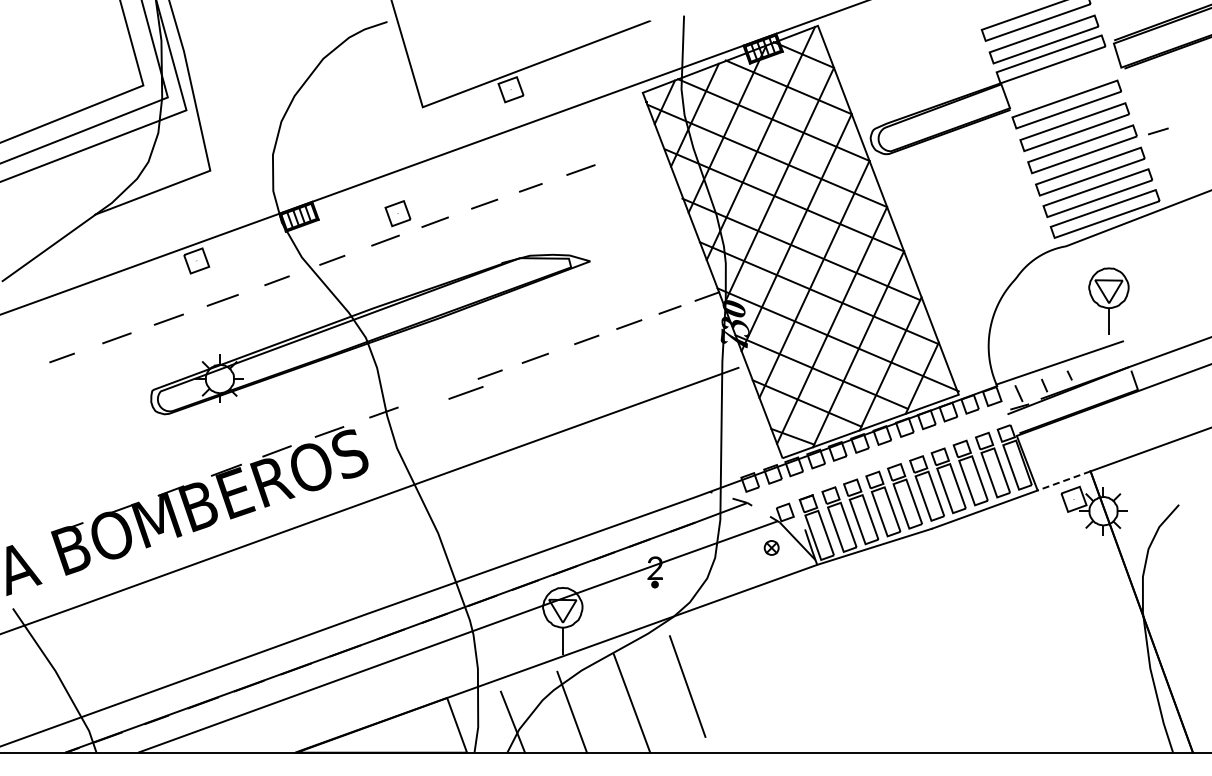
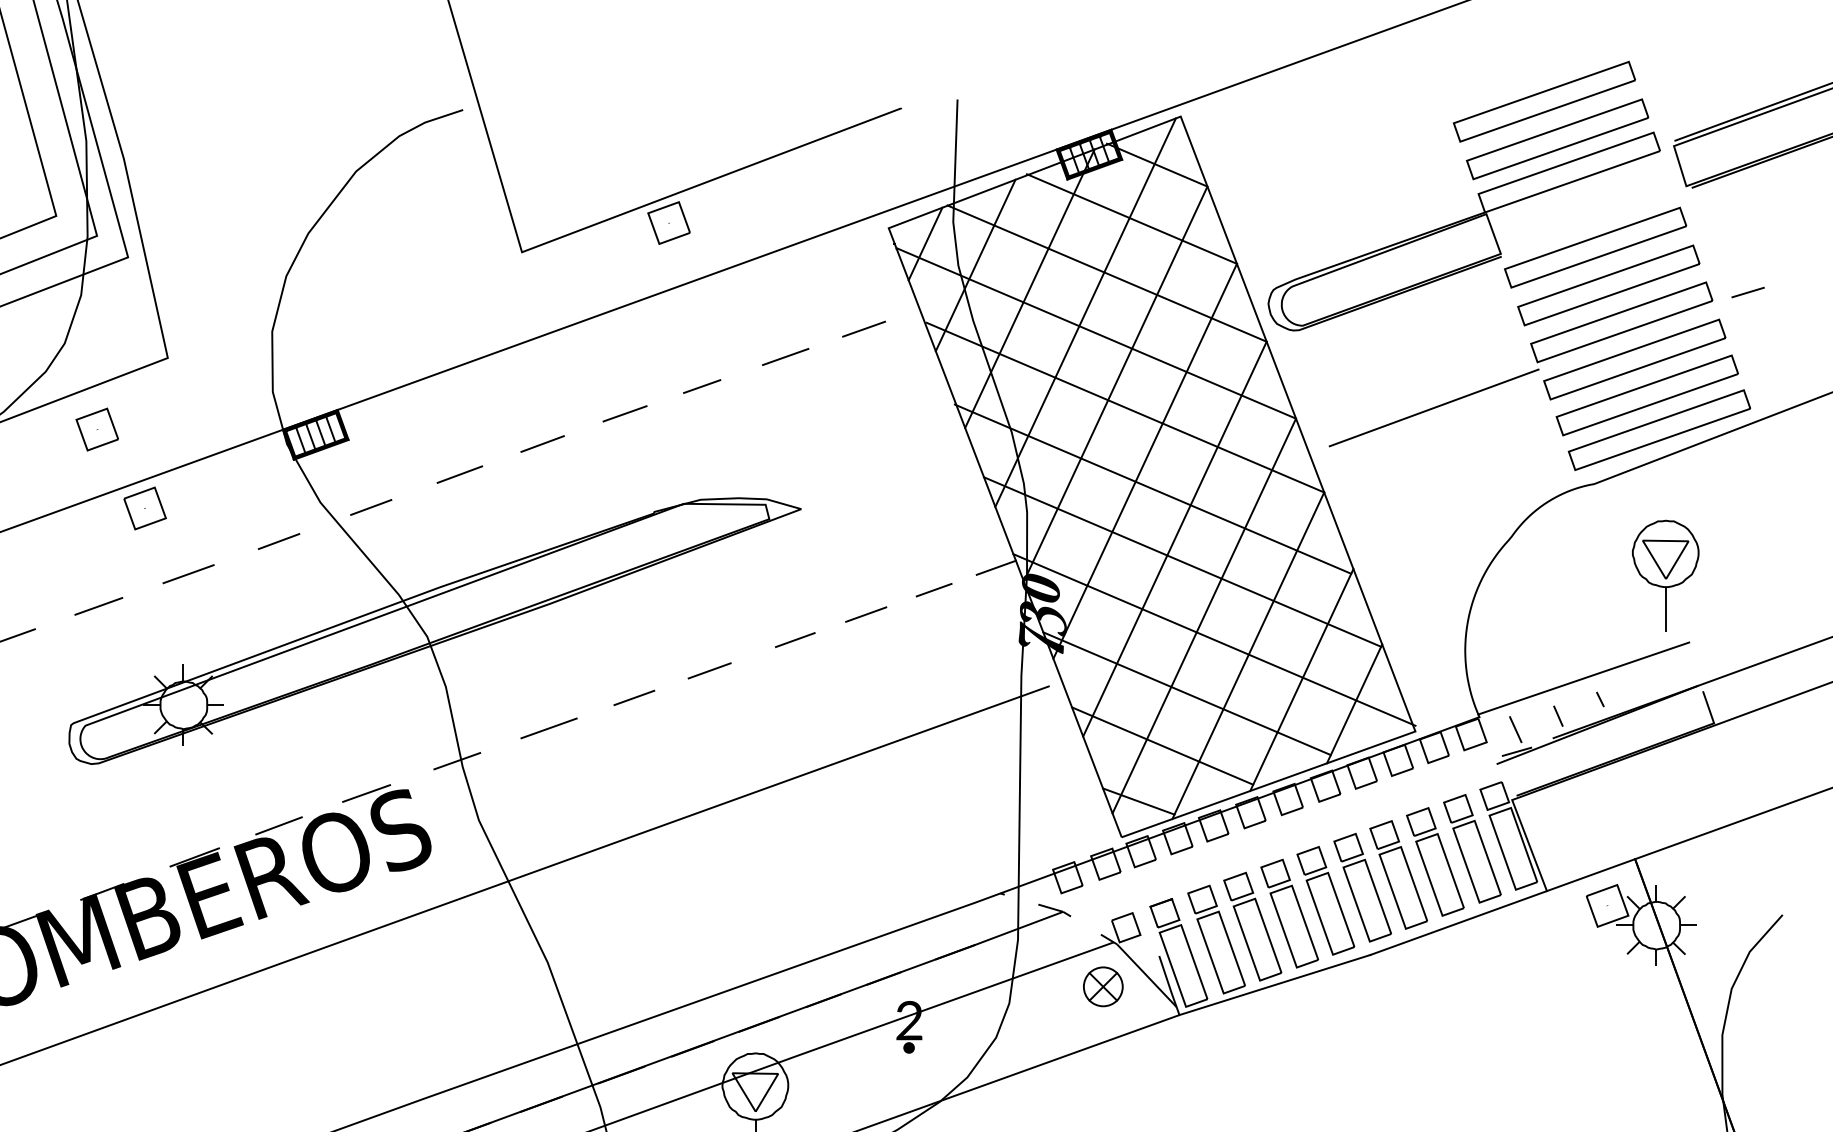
line: (627, 152) -> (863, 327), added
line: (969, 200) -> (1433, 407), added
part: (397, 213) -> (96, 429), moved
line: (465, 392) -> (548, 727), moved
line: (1063, 481) -> (1589, 876), dashed -> solid
part: (771, 547) -> (1103, 986), size x1.67

